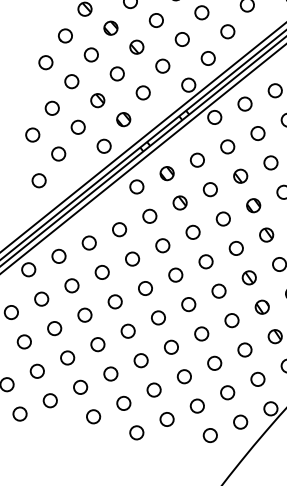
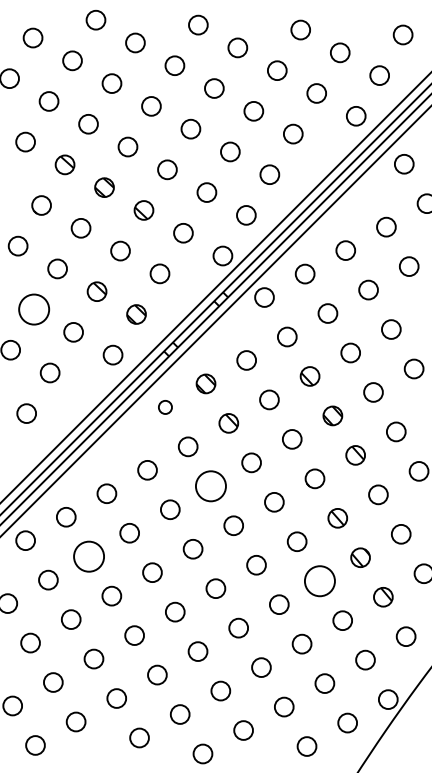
circle: (51, 108) -> (33, 309), size x1.6
circle: (136, 187) -> (165, 407), size x0.7
circle: (162, 245) -> (210, 485), size x1.6
circle: (71, 285) -> (88, 556), size x1.6
circle: (231, 320) -> (319, 580), size x1.6

